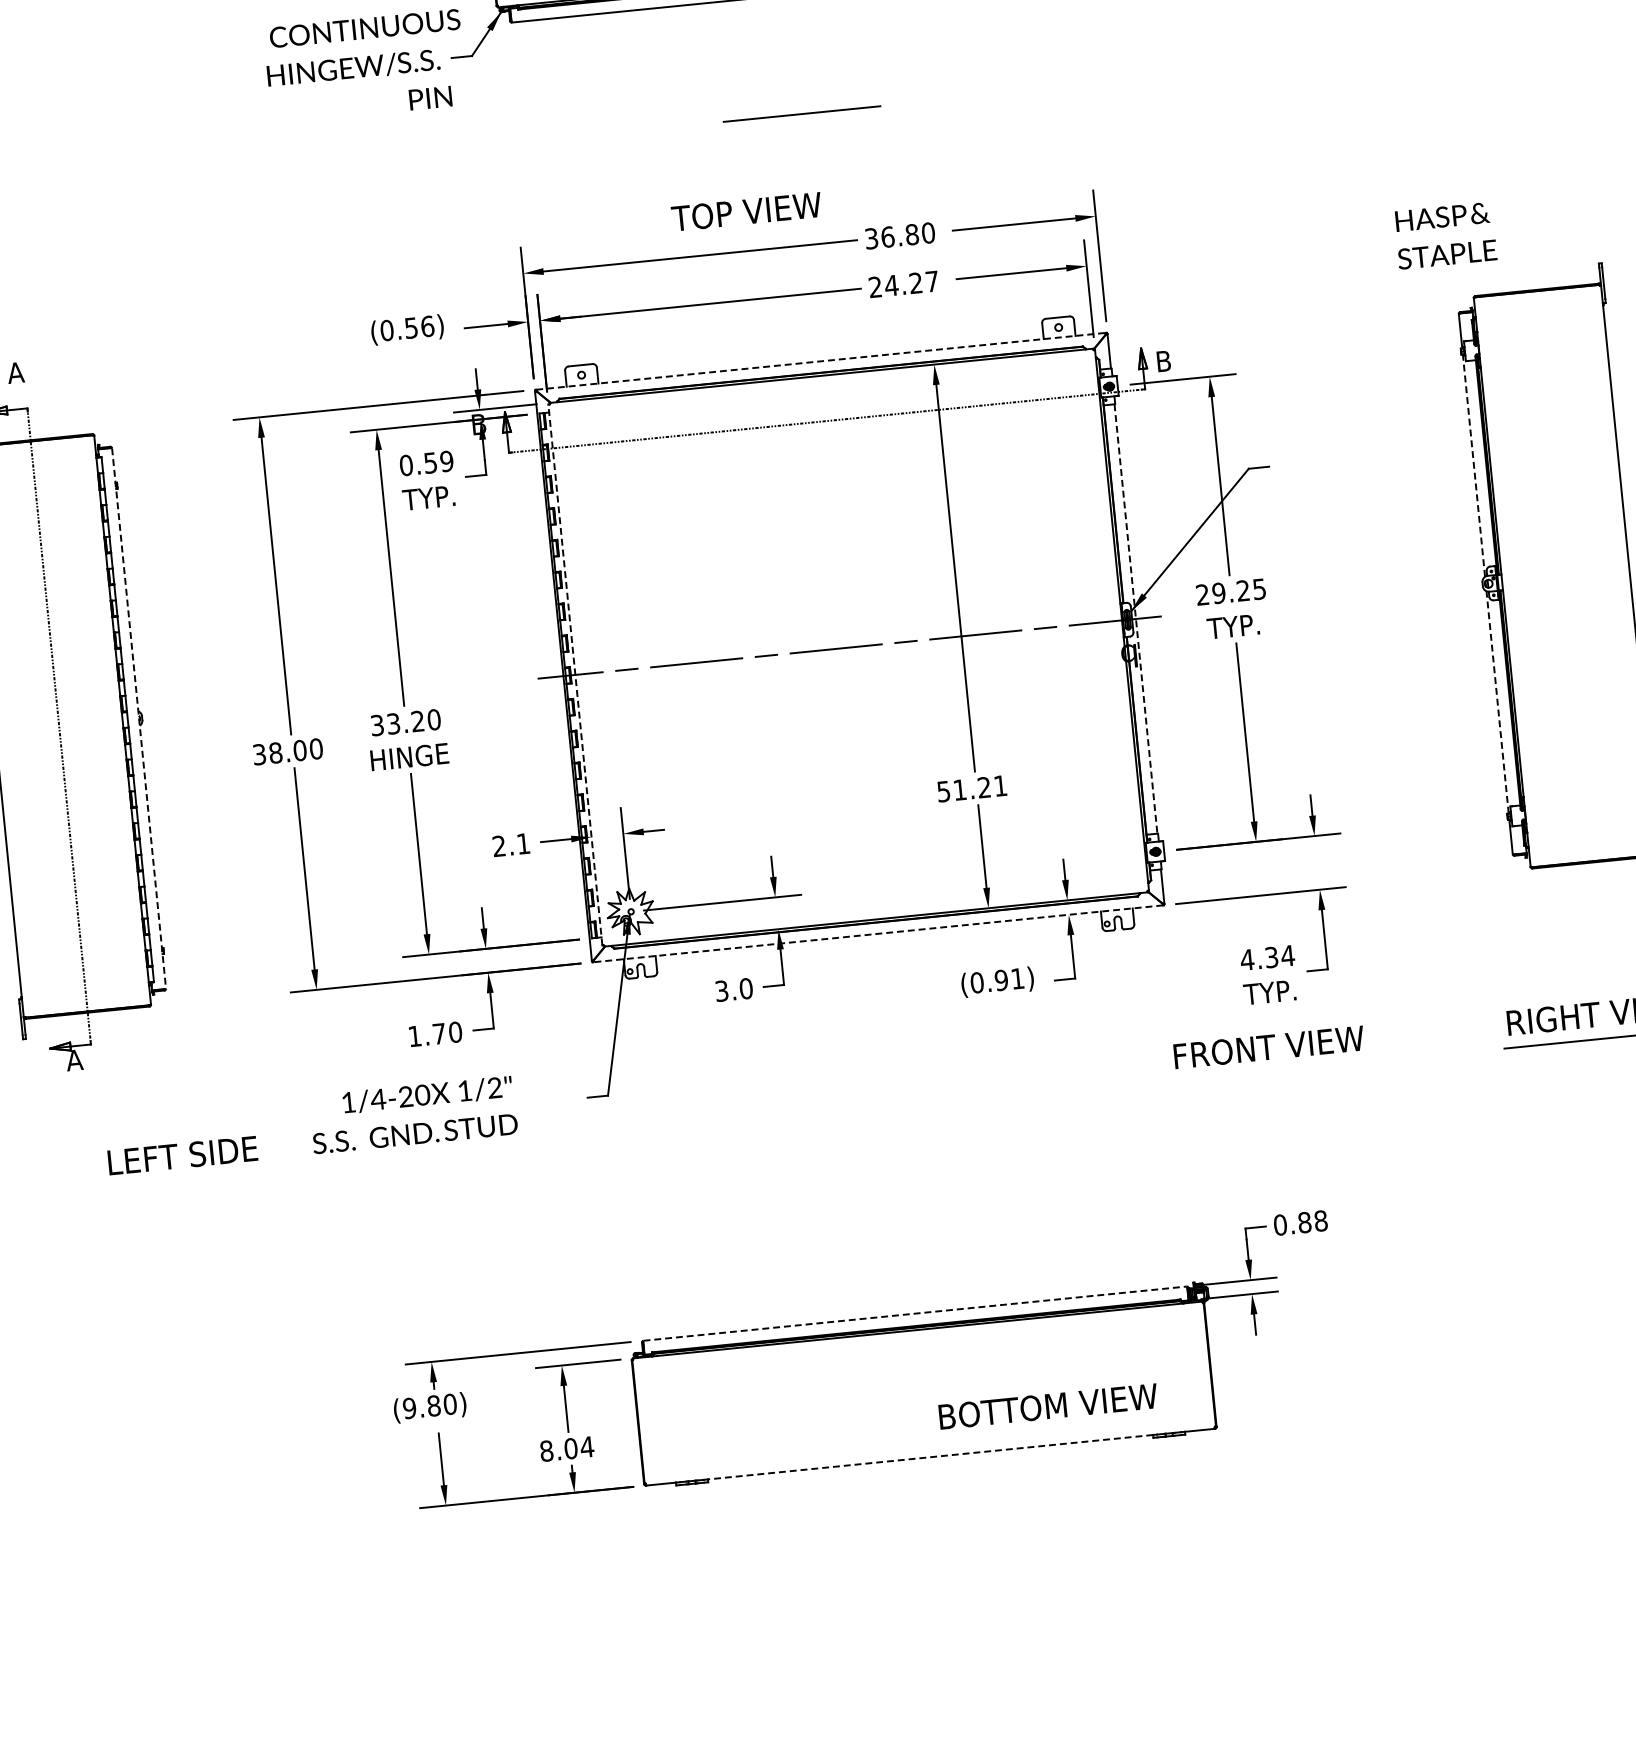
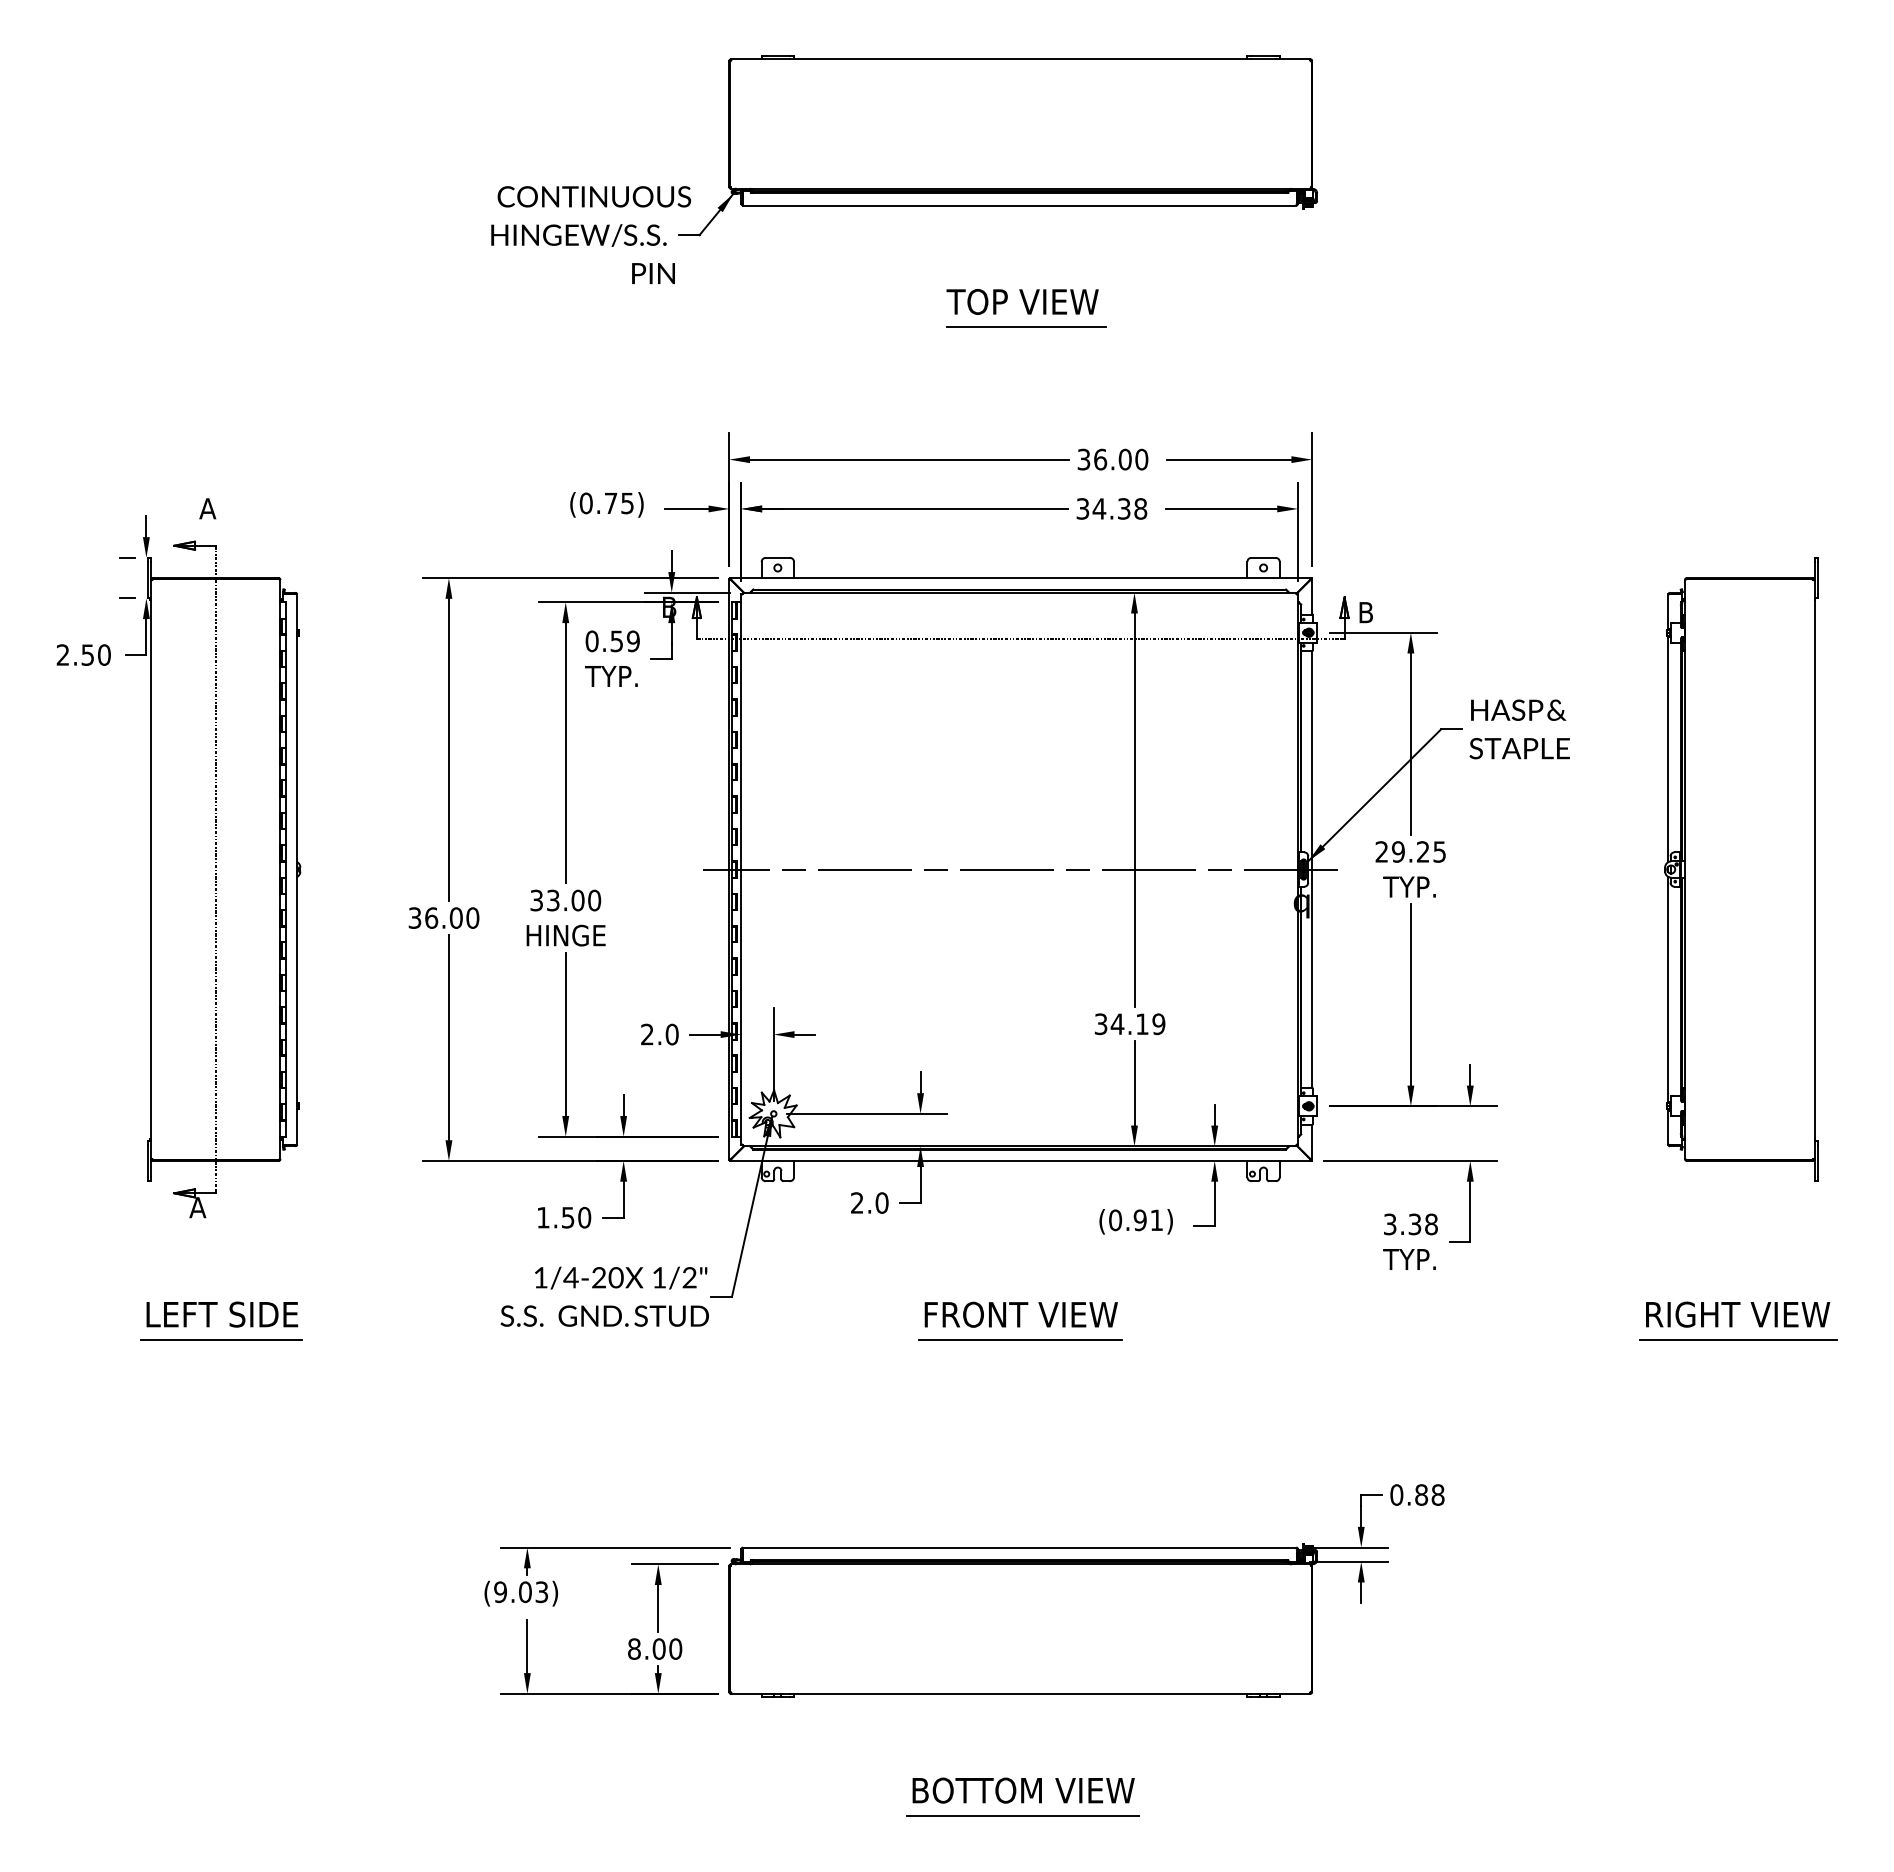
text: (746, 211) -> (1022, 301), moved
text: (911, 234) -> (1124, 459), 36.80 -> 36.00
text: (1445, 235) -> (1519, 729), moved
text: (903, 284) -> (1111, 508), 24.27 -> 34.38
text: (419, 327) -> (619, 503), (0.56) -> (0.75)
line: (821, 361) -> (1021, 578), dashed -> solid
line: (1474, 465) -> (1668, 748), dashed -> solid
line: (1136, 618) -> (1312, 869), dashed -> solid
line: (575, 674) -> (741, 869), dashed -> solid
line: (1497, 701) -> (1668, 989), dashed -> solid
line: (139, 719) -> (297, 870), dashed -> solid
text: (417, 721) -> (577, 900), 33.20 -> 33.00
text: (275, 752) -> (431, 917), 38.00 -> 36.00
text: (972, 789) -> (1130, 1024), 51.21 -> 34.19
text: (522, 843) -> (671, 1034), 2.1 -> 2.0
line: (878, 933) -> (1020, 1160), dashed -> solid
text: (1267, 957) -> (1410, 1224), 4.34 -> 3.38
text: (722, 990) -> (857, 1202), 3.0 -> 2.0
text: (439, 1033) -> (568, 1217), 1.70 -> 1.50
text: (1268, 1047) -> (1020, 1314), moved
line: (895, 1109) -> (1020, 1339), added
text: (413, 1114) -> (604, 1296), moved
text: (182, 1155) -> (222, 1314), moved
line: (110, 1187) -> (221, 1339), added
line: (914, 1313) -> (1019, 1547), dashed -> solid
text: (442, 1405) -> (533, 1592), 9.80 -> 9.03
text: (1048, 1406) -> (1023, 1790), moved
text: (587, 1446) -> (675, 1648), 8.04 -> 8.00
line: (930, 1456) -> (1020, 1693), dashed -> solid
line: (944, 1576) -> (1022, 1815), added

